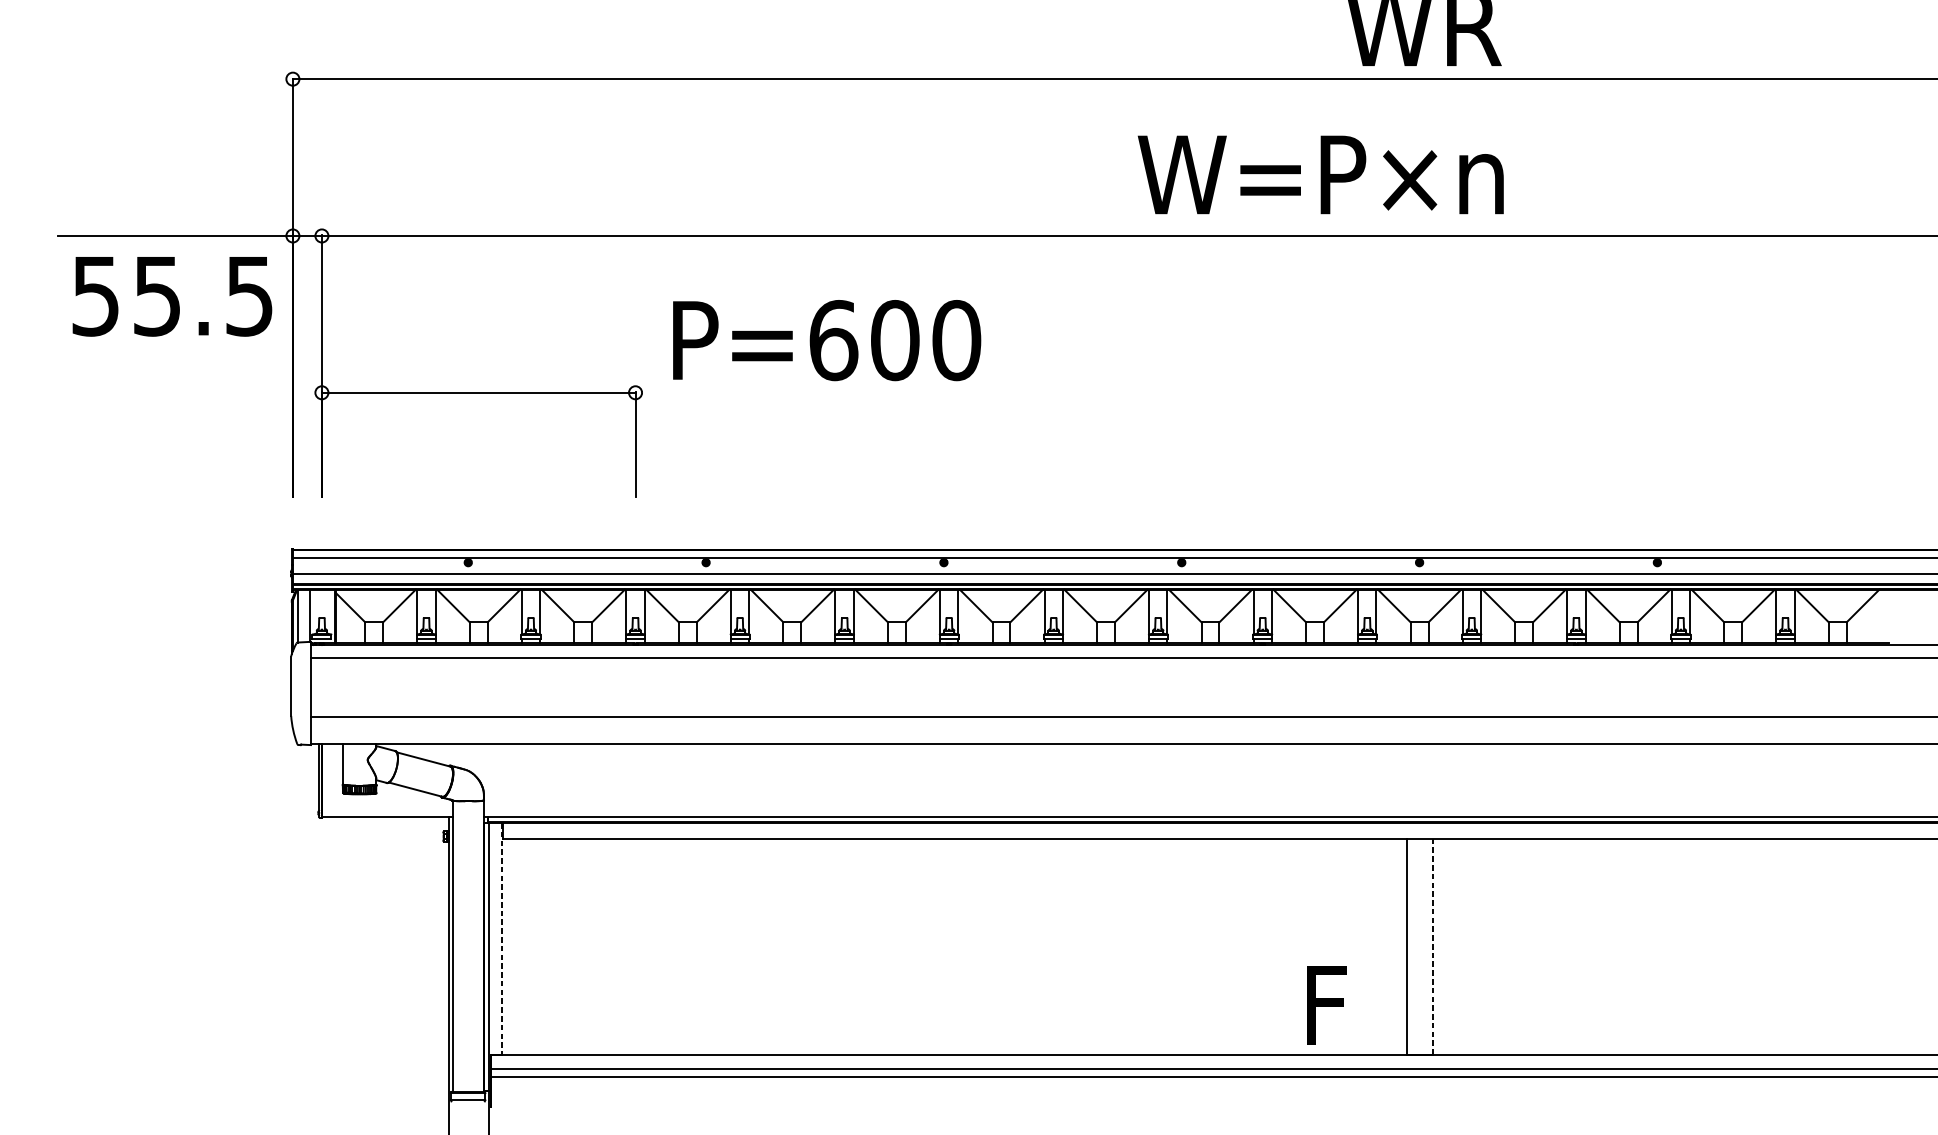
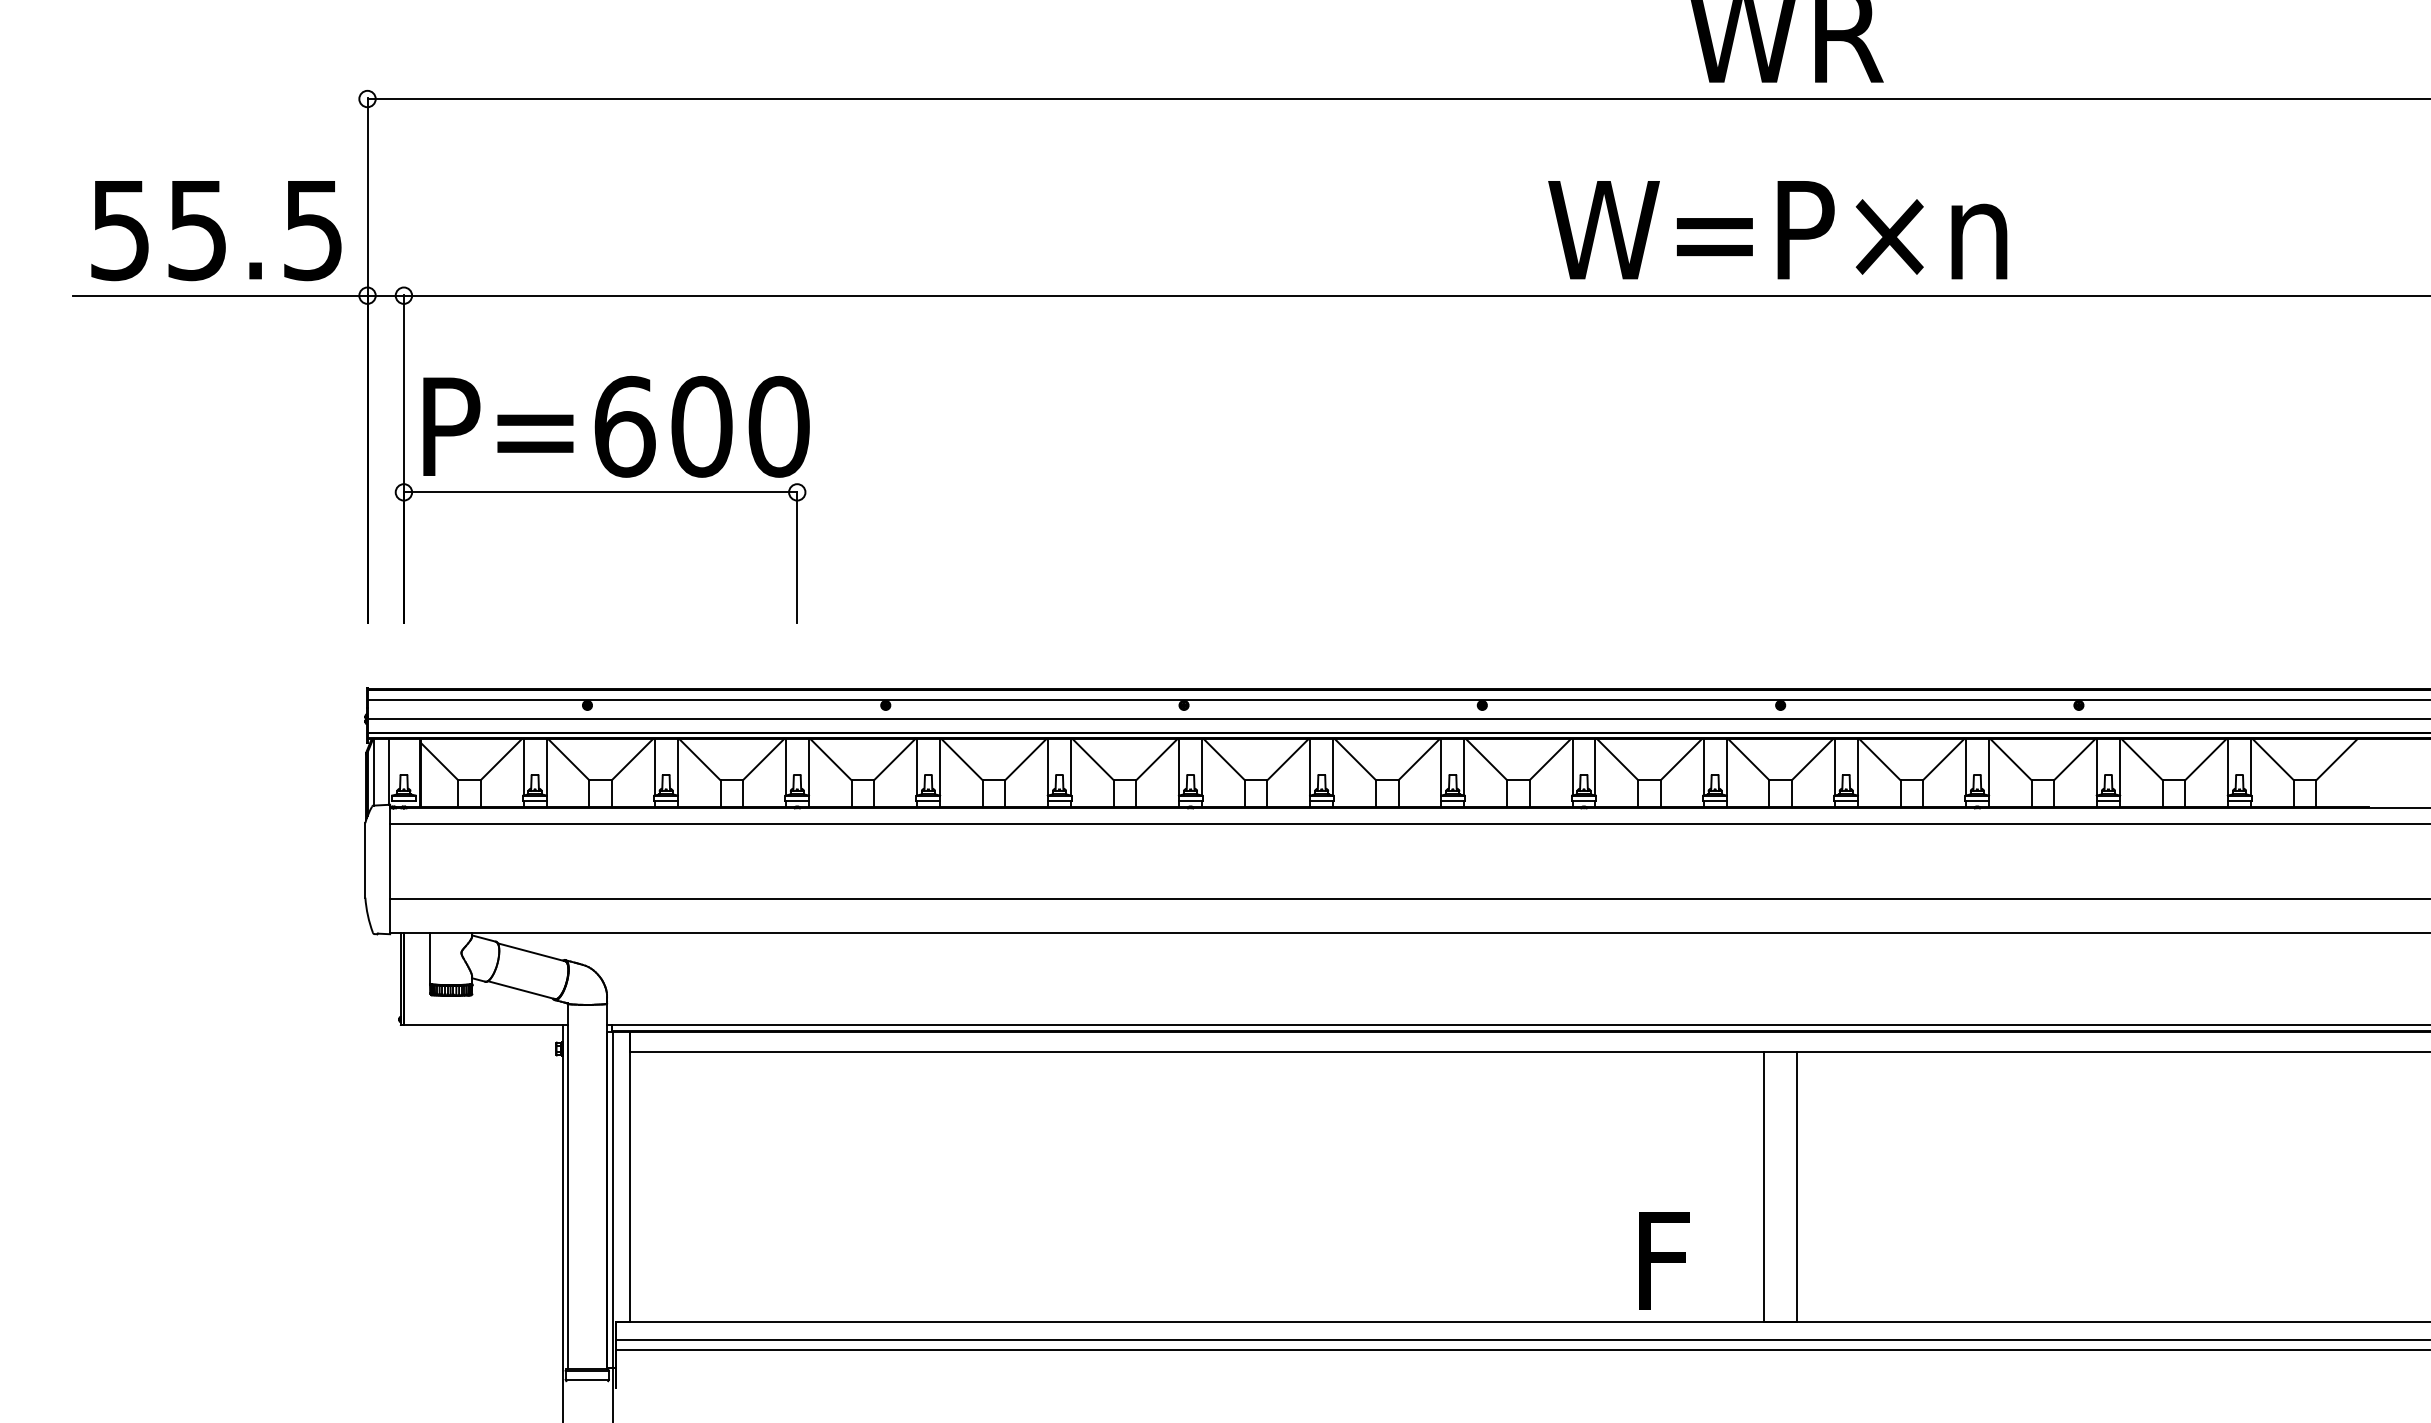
text: (1320, 175) -> (1777, 230), moved
text: (172, 297) -> (216, 231), moved
text: (827, 340) -> (616, 426), moved
line: (502, 939) -> (630, 1177), dashed -> solid
line: (1433, 947) -> (1797, 1187), dashed -> solid

